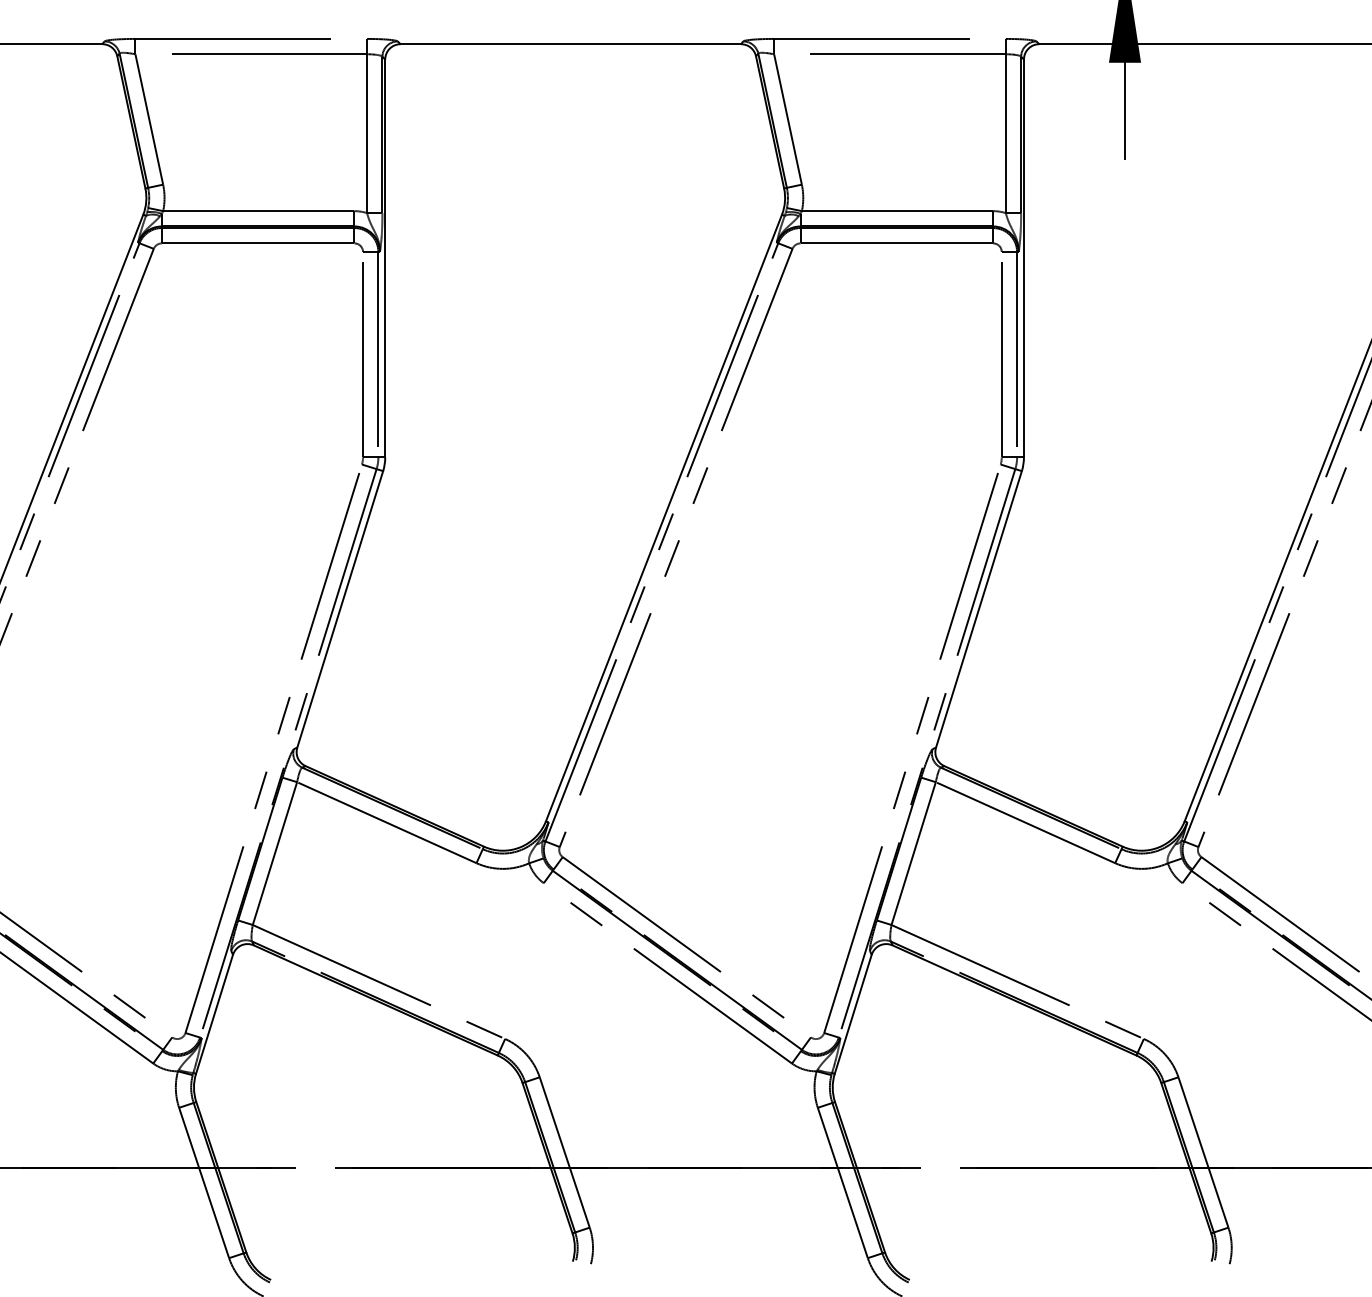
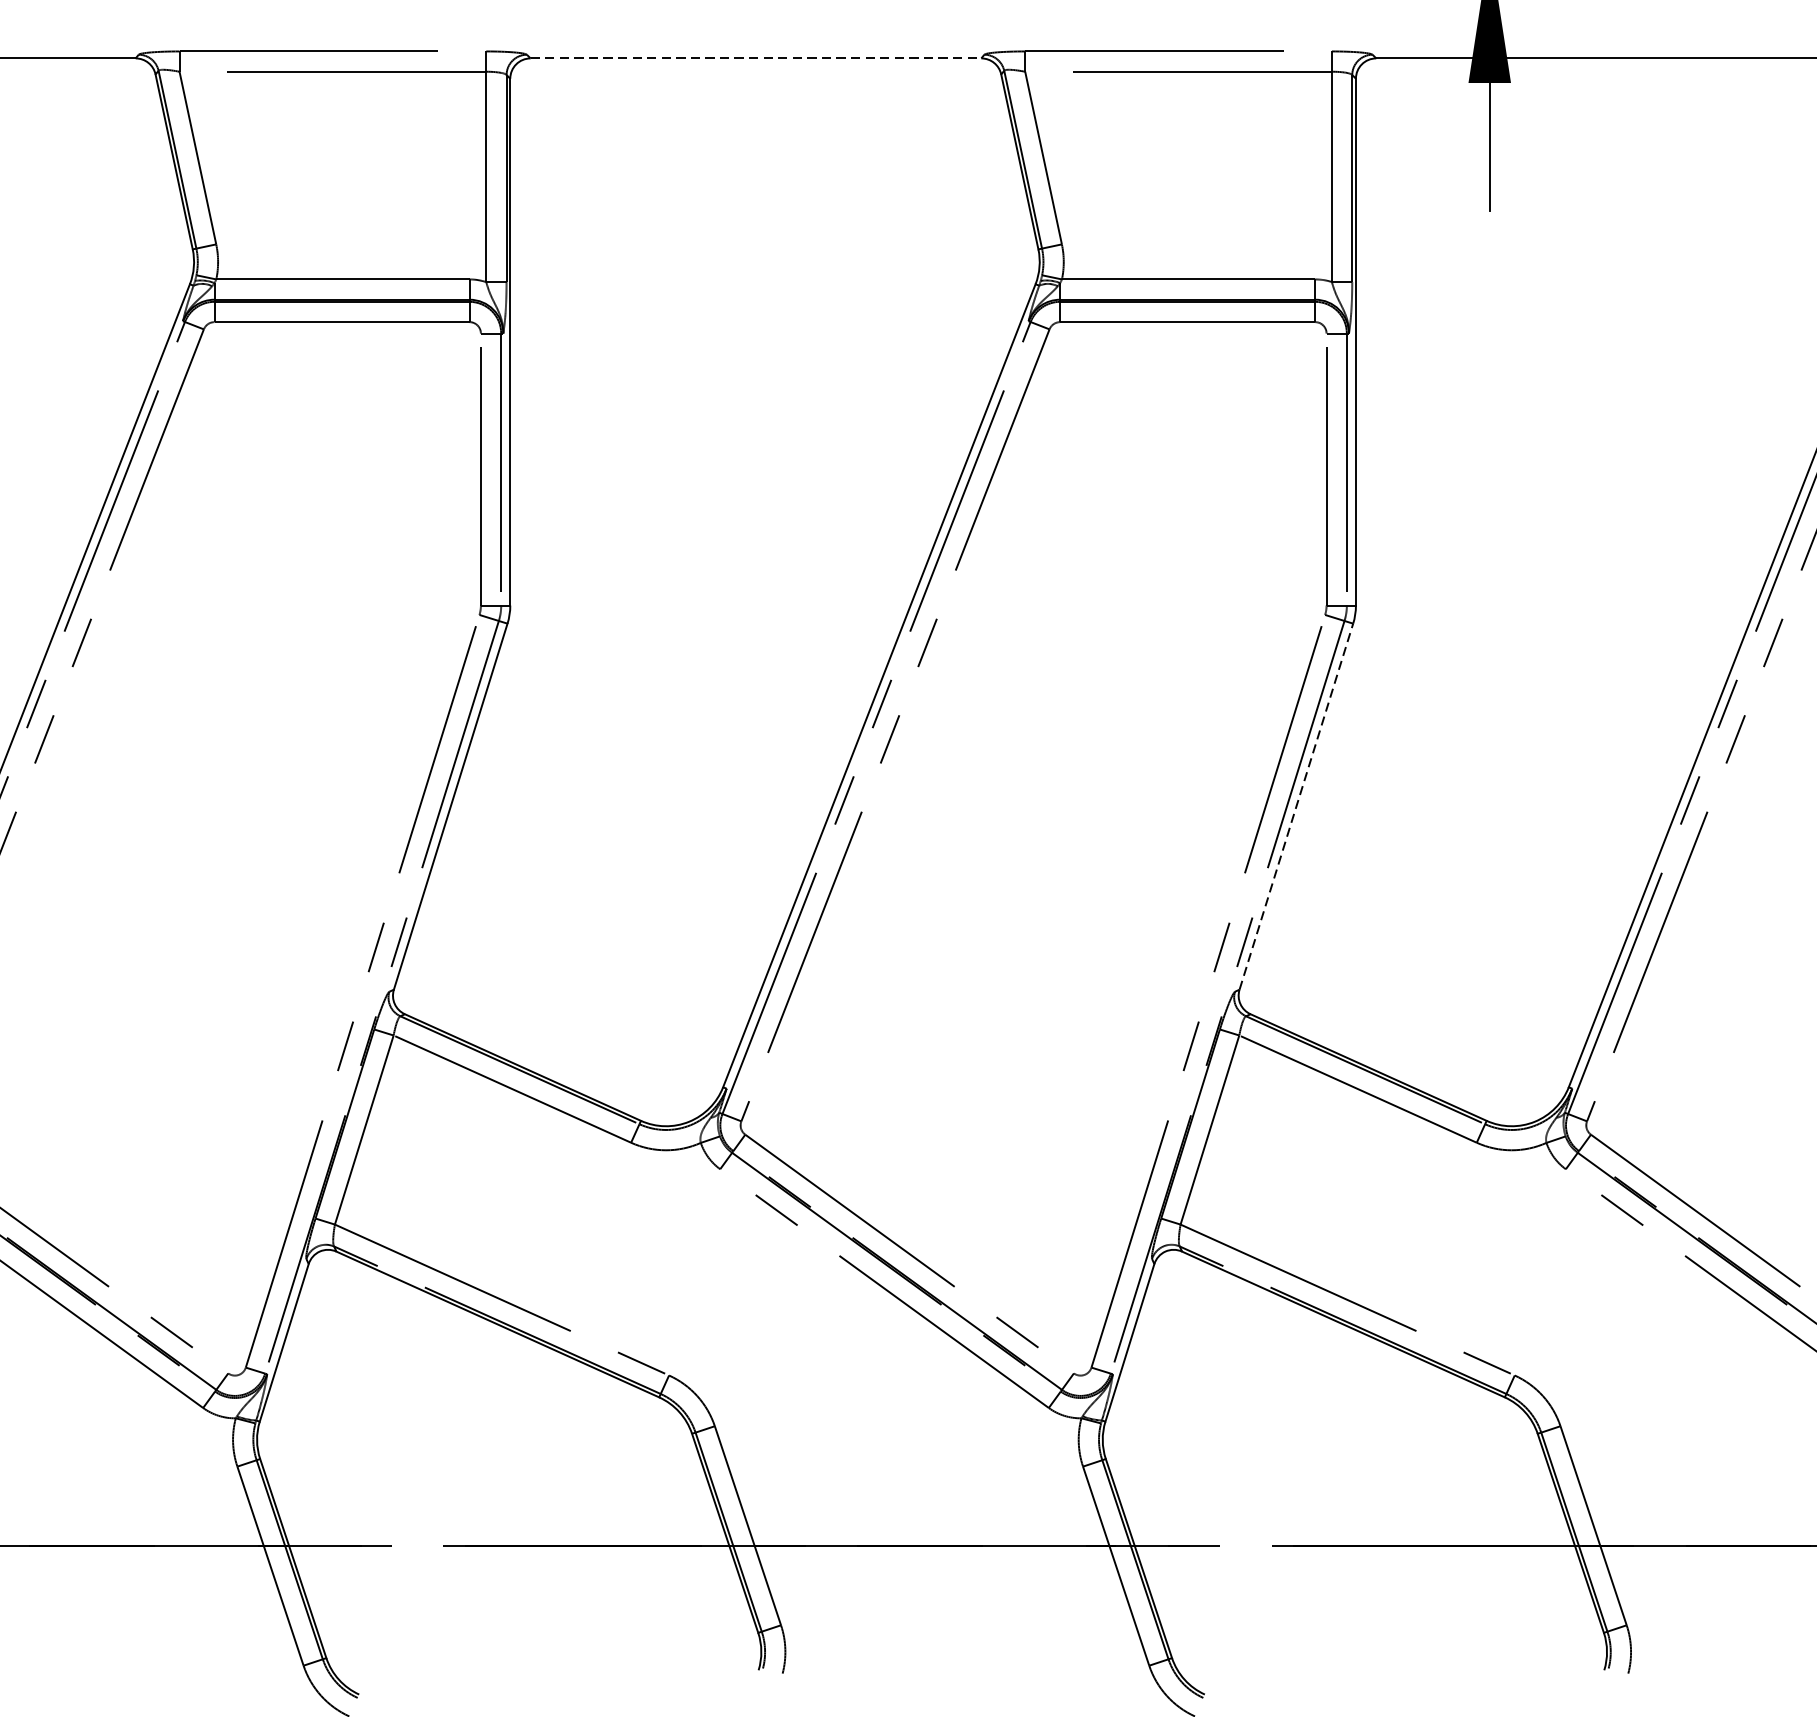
line: (571, 44) -> (756, 58), solid -> dashed
line: (978, 609) -> (1295, 806), solid -> dashed

